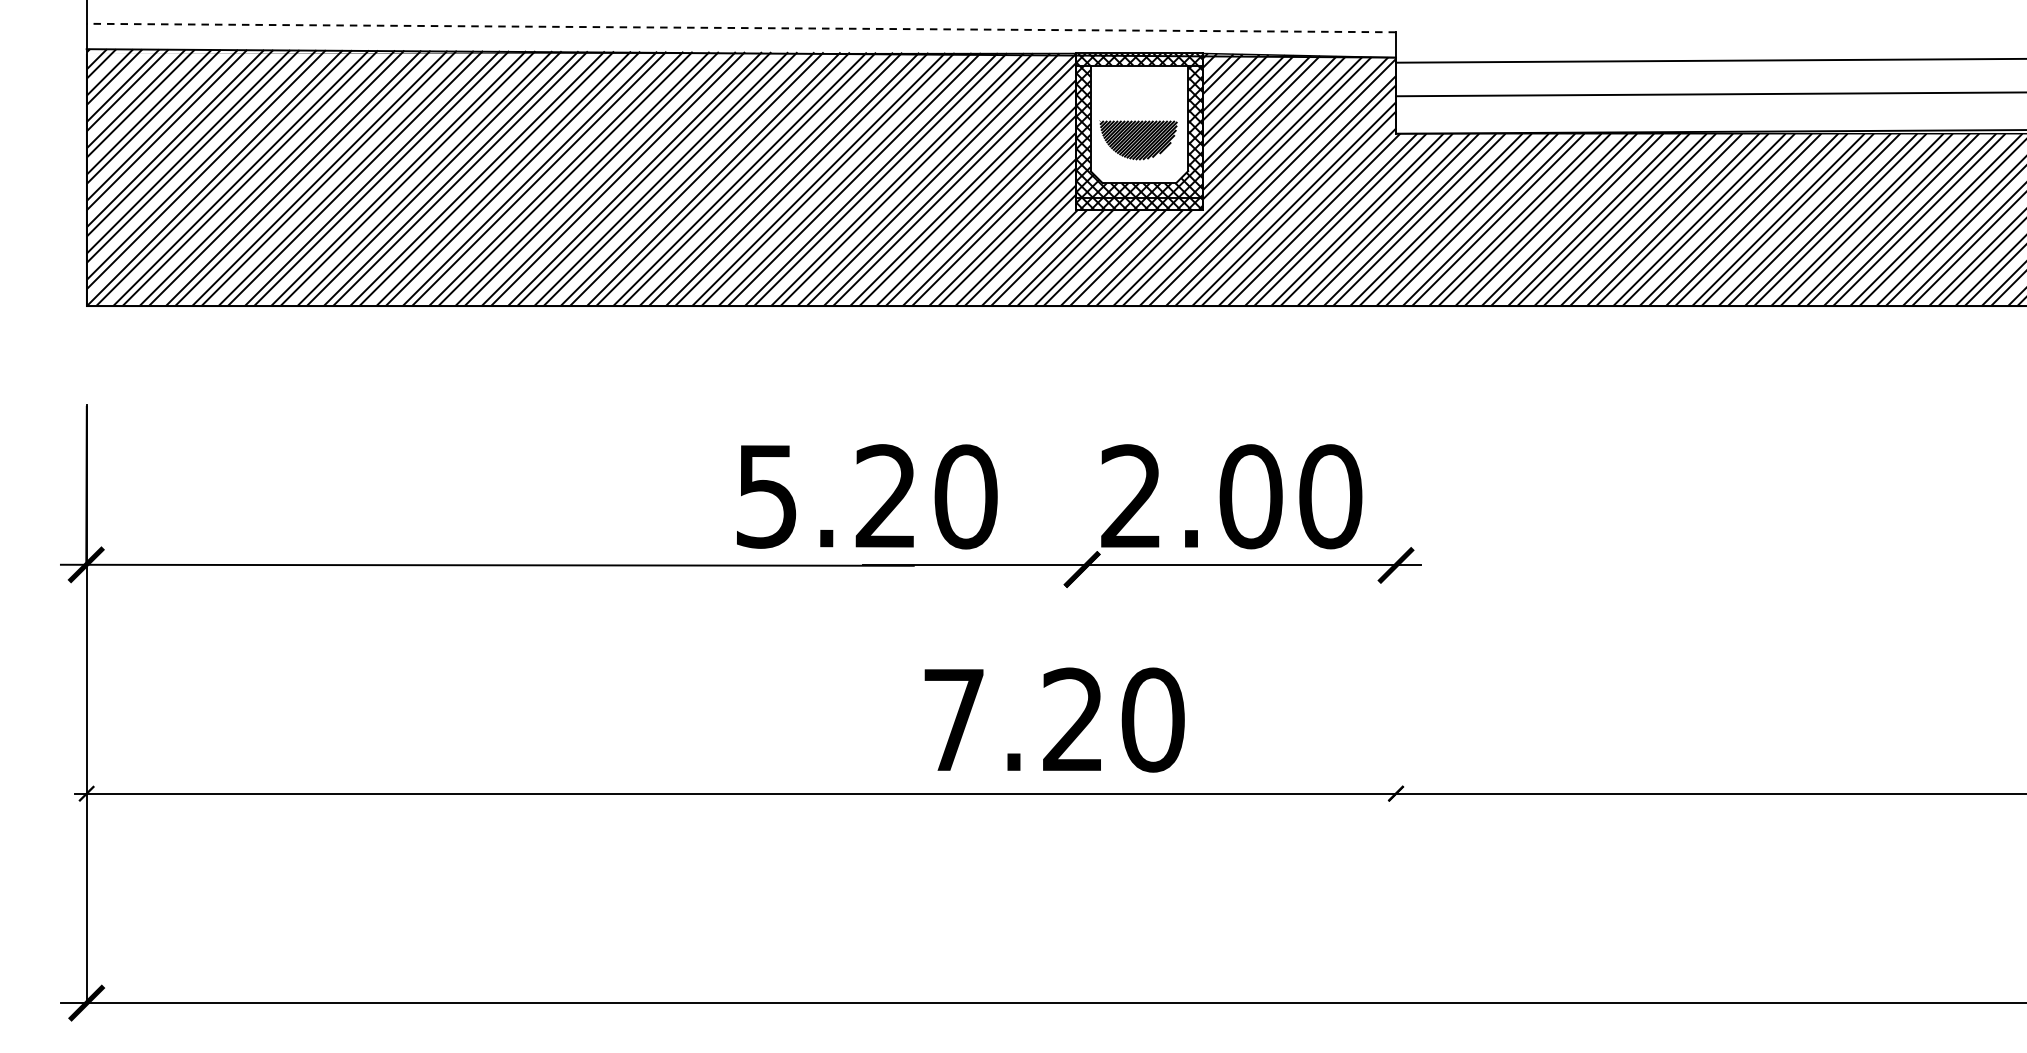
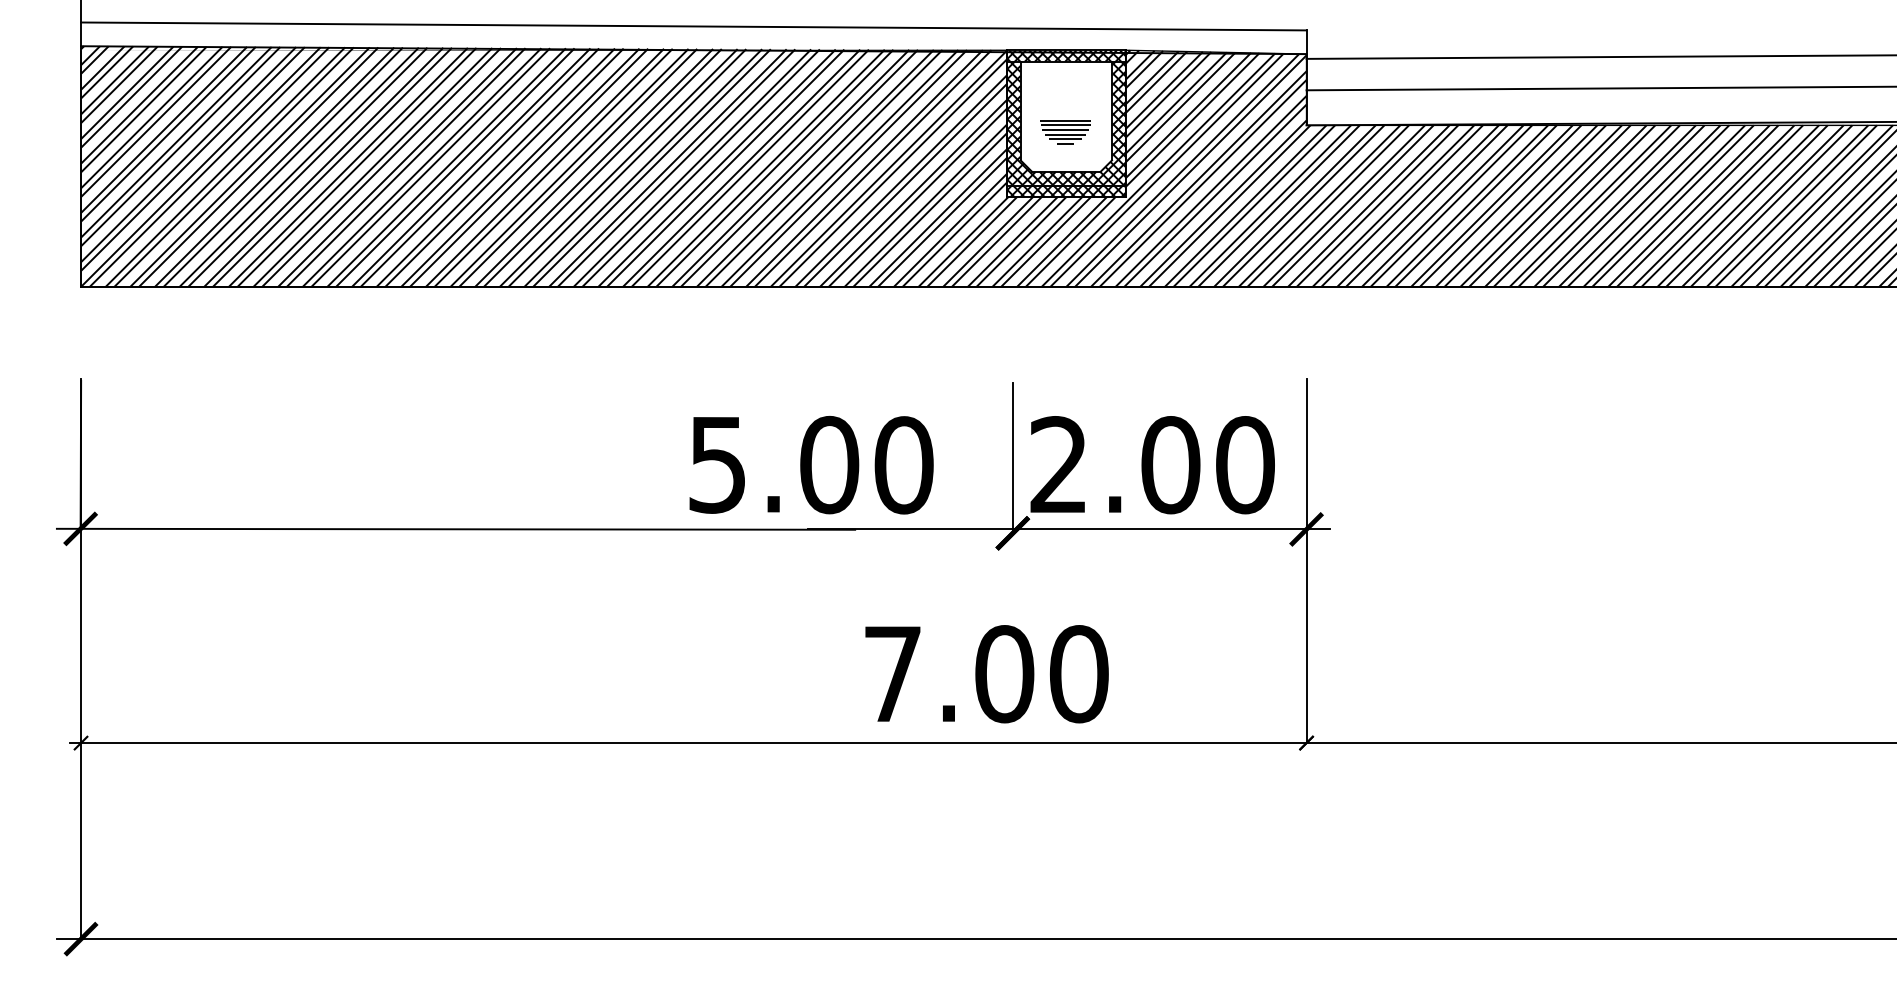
line: (741, 28) -> (693, 26), dashed -> solid
part: (1138, 141) -> (1065, 132), size x0.71
line: (1081, 489) -> (1012, 458), added
text: (886, 496) -> (829, 464), 5.20 -> 5.00
line: (1395, 599) -> (1306, 561), added
text: (1073, 720) -> (1004, 674), 7.20 -> 7.00

